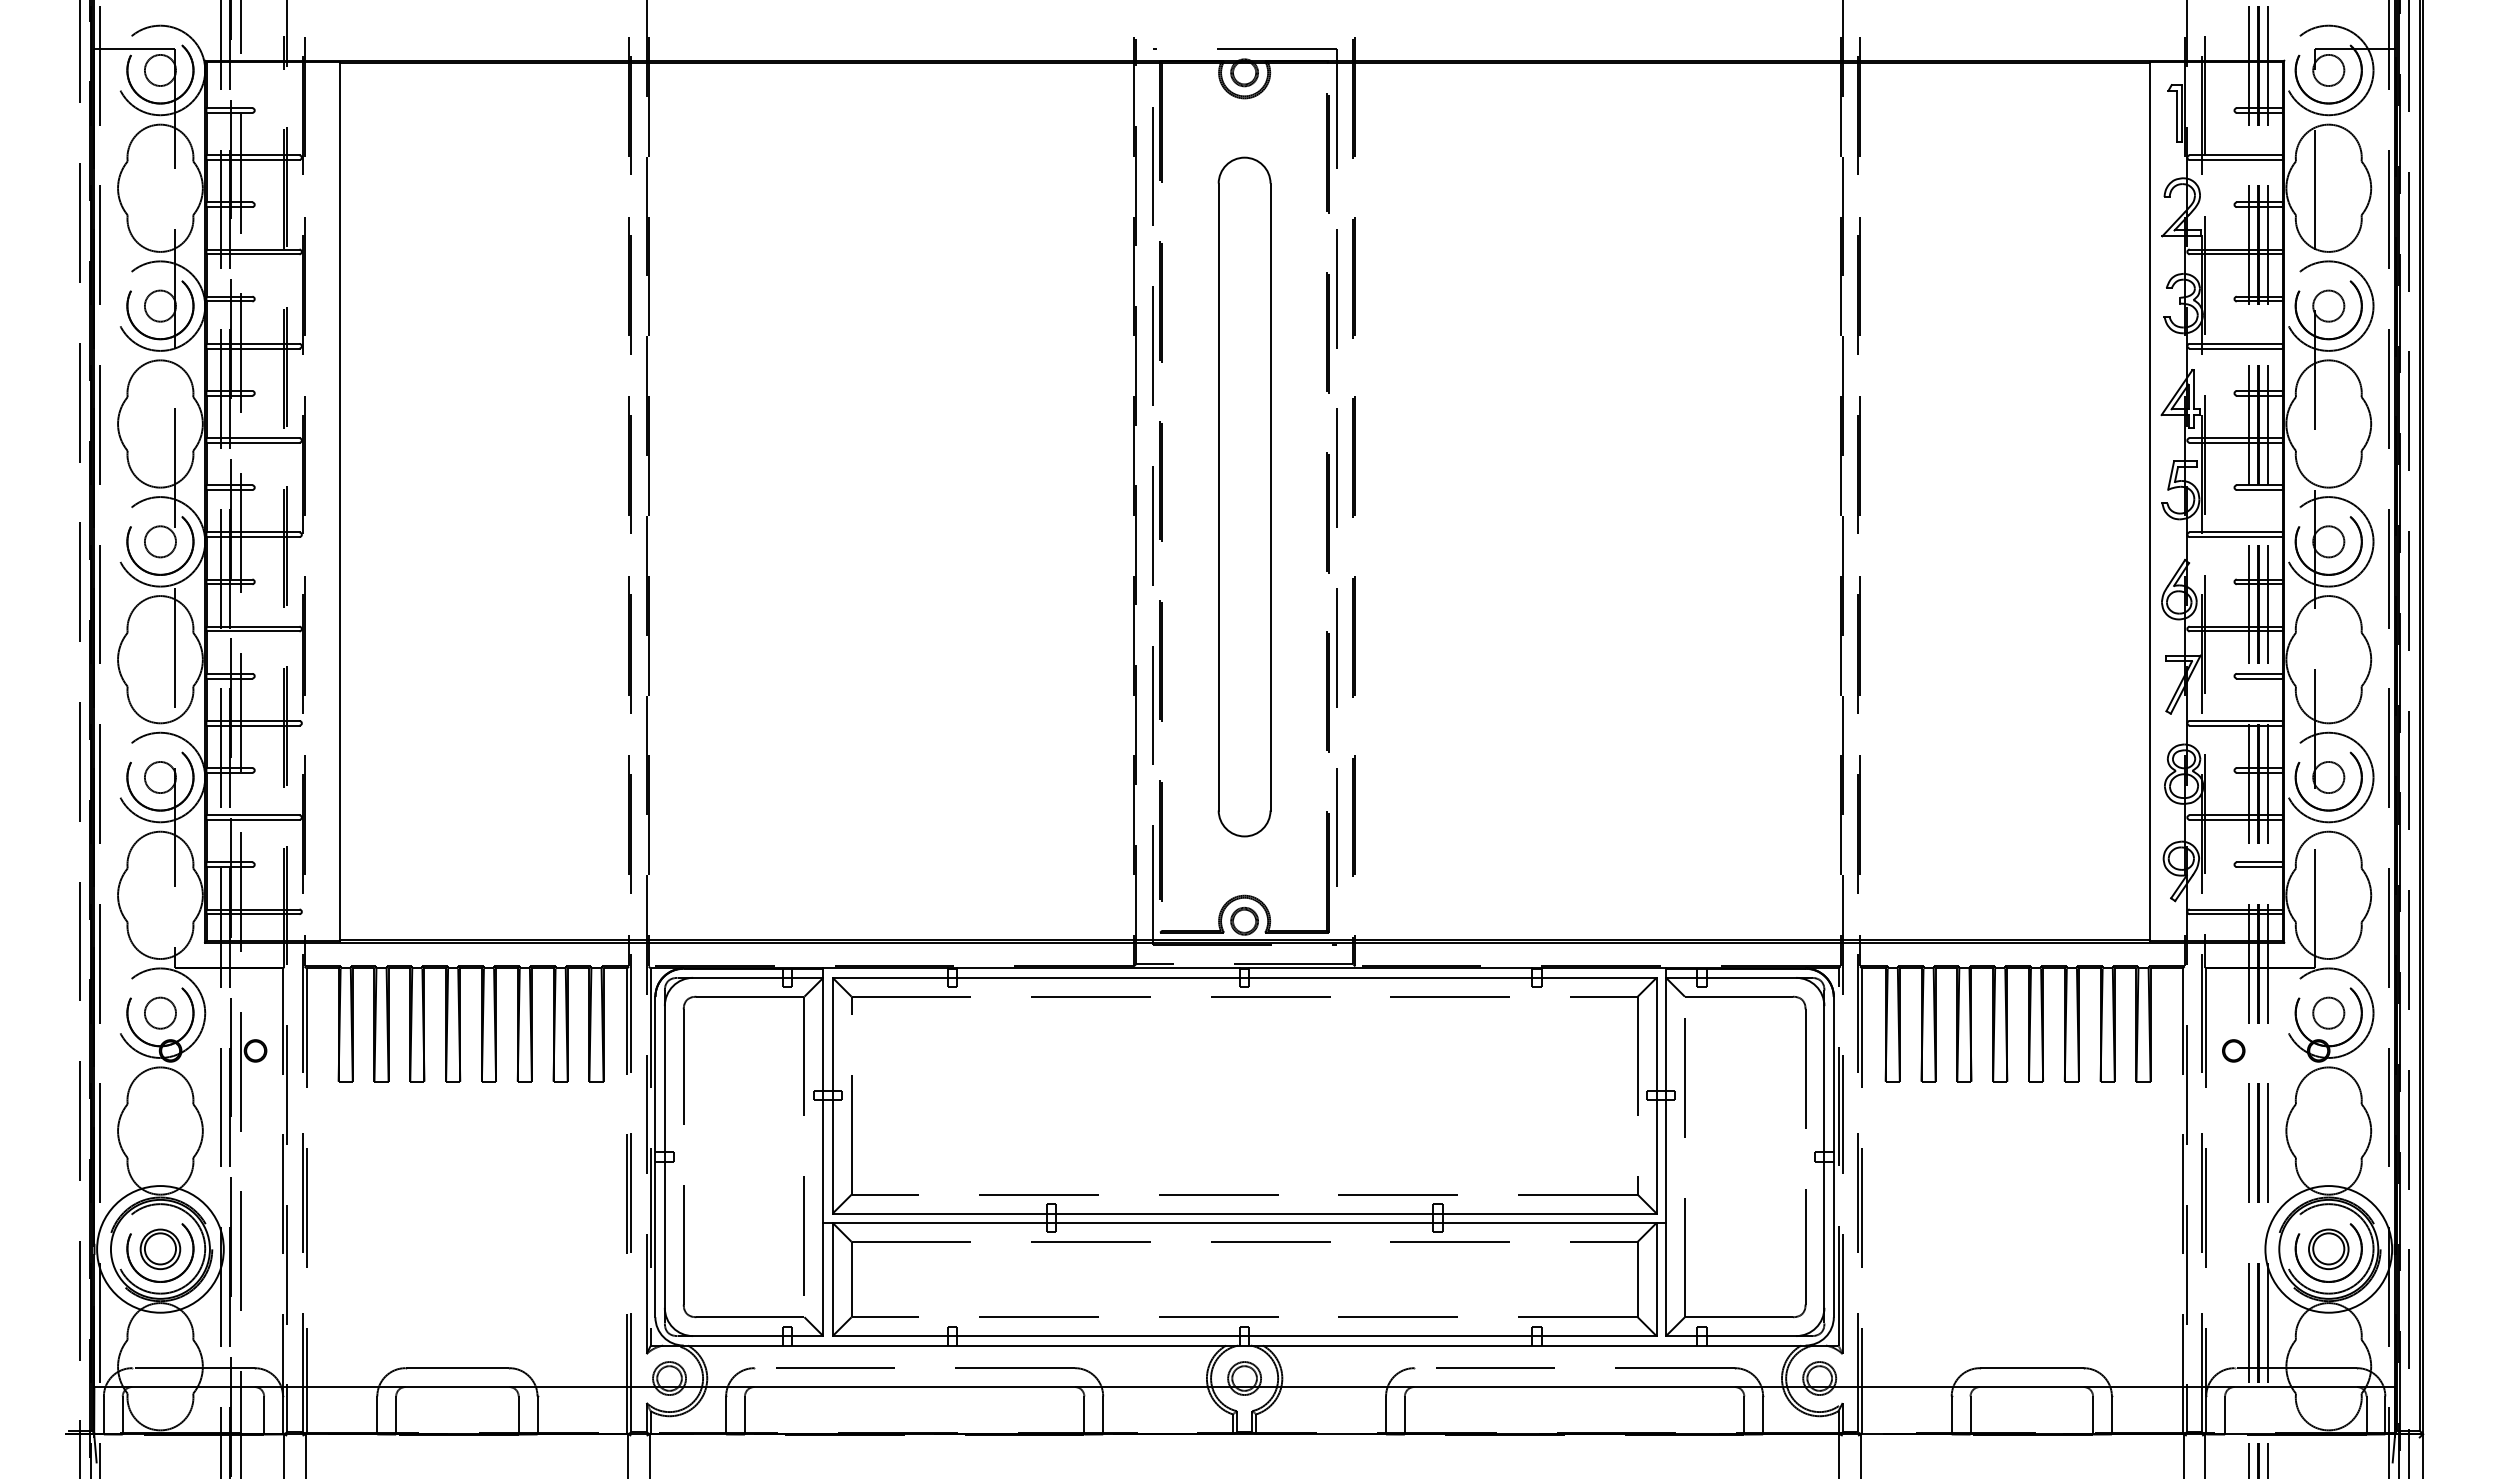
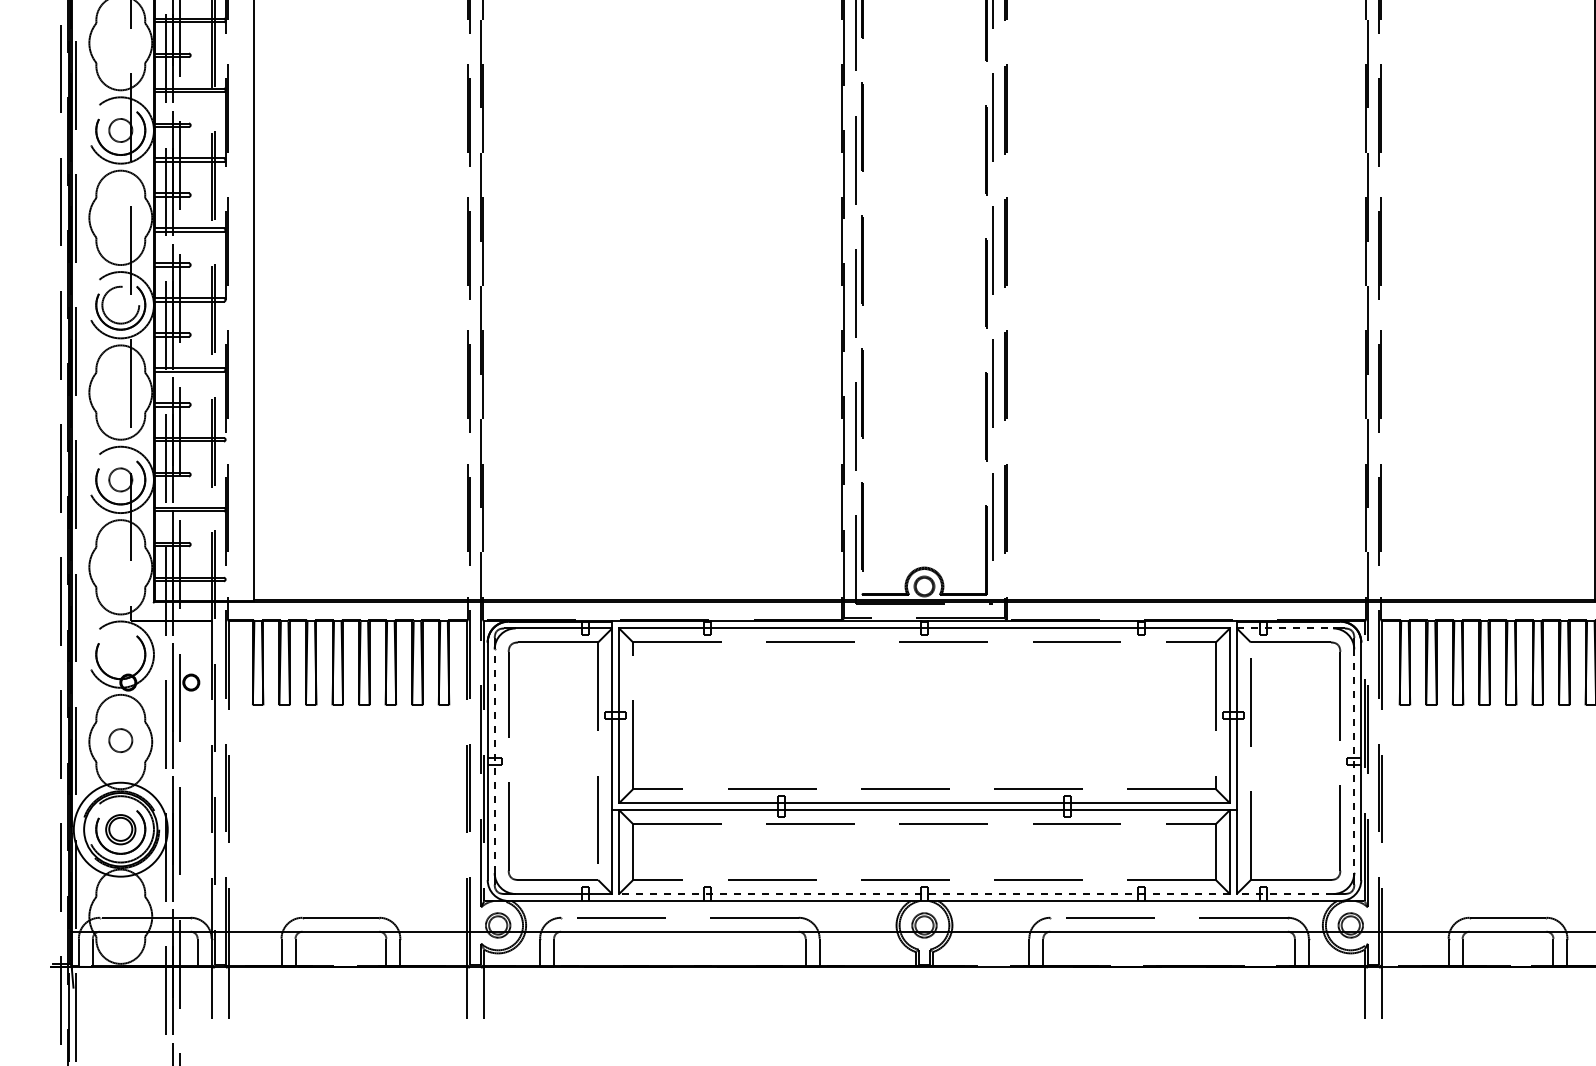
part: (1244, 496) -> (924, 271), removed
circle: (160, 541) -> (120, 304), size x1.6
line: (1731, 977) -> (1285, 628), solid -> dashed
circle: (160, 1012) -> (120, 740), moved
line: (664, 1156) -> (494, 760), solid -> dashed
line: (1824, 1156) -> (1354, 760), solid -> dashed
line: (1244, 1336) -> (924, 894), solid -> dashed
line: (1730, 1336) -> (1284, 894), solid -> dashed

